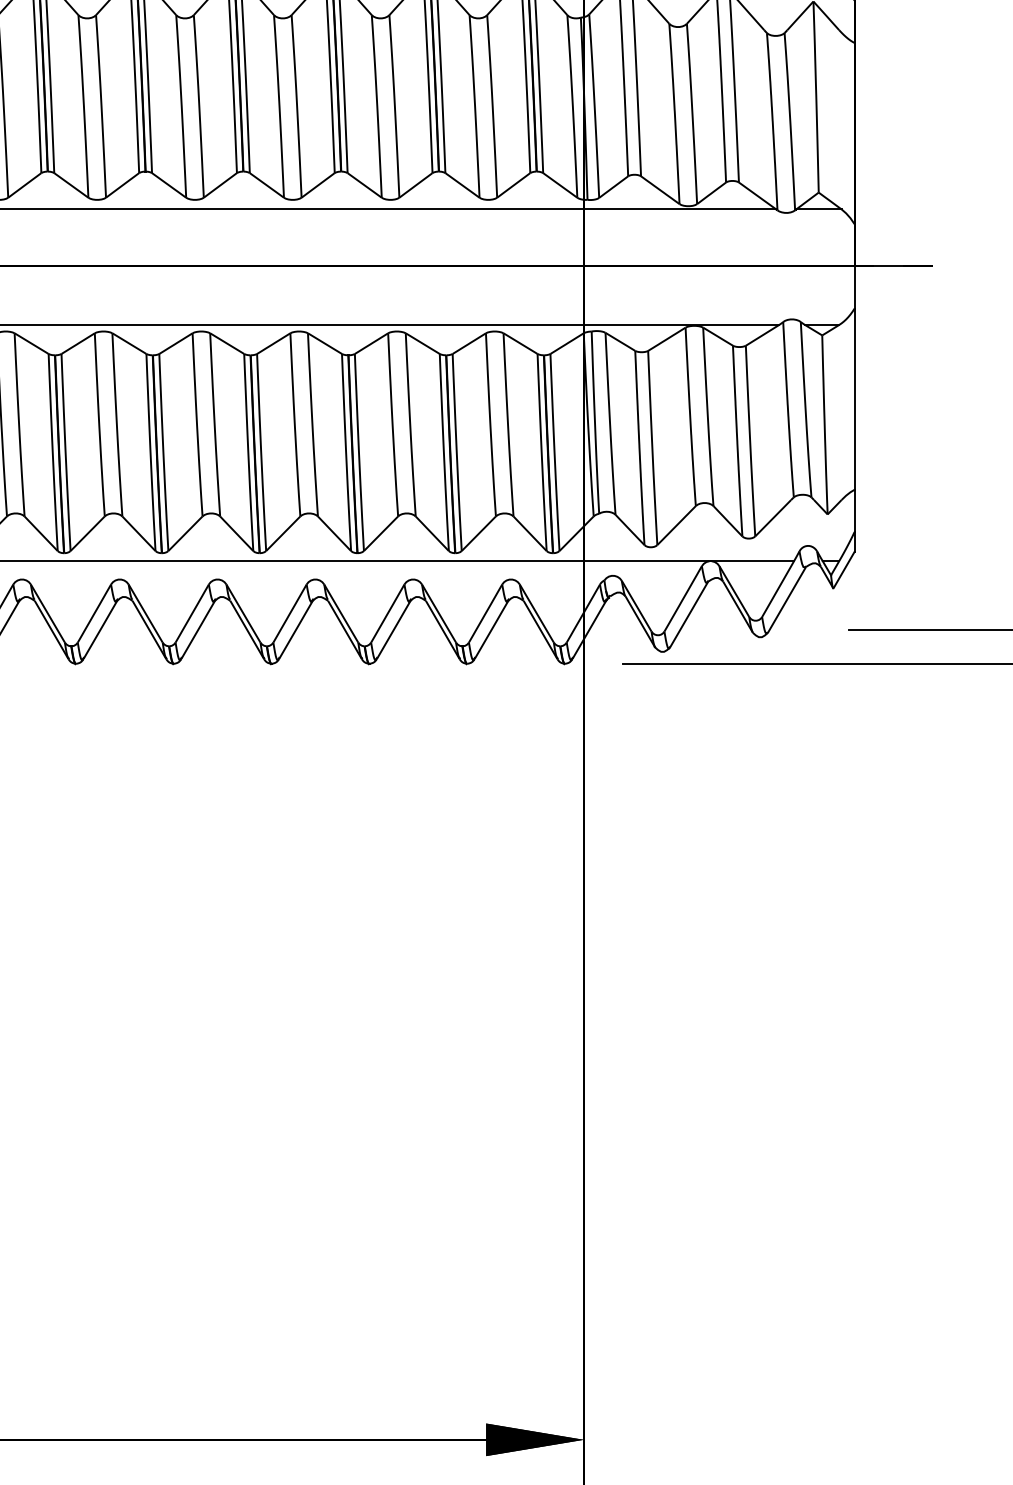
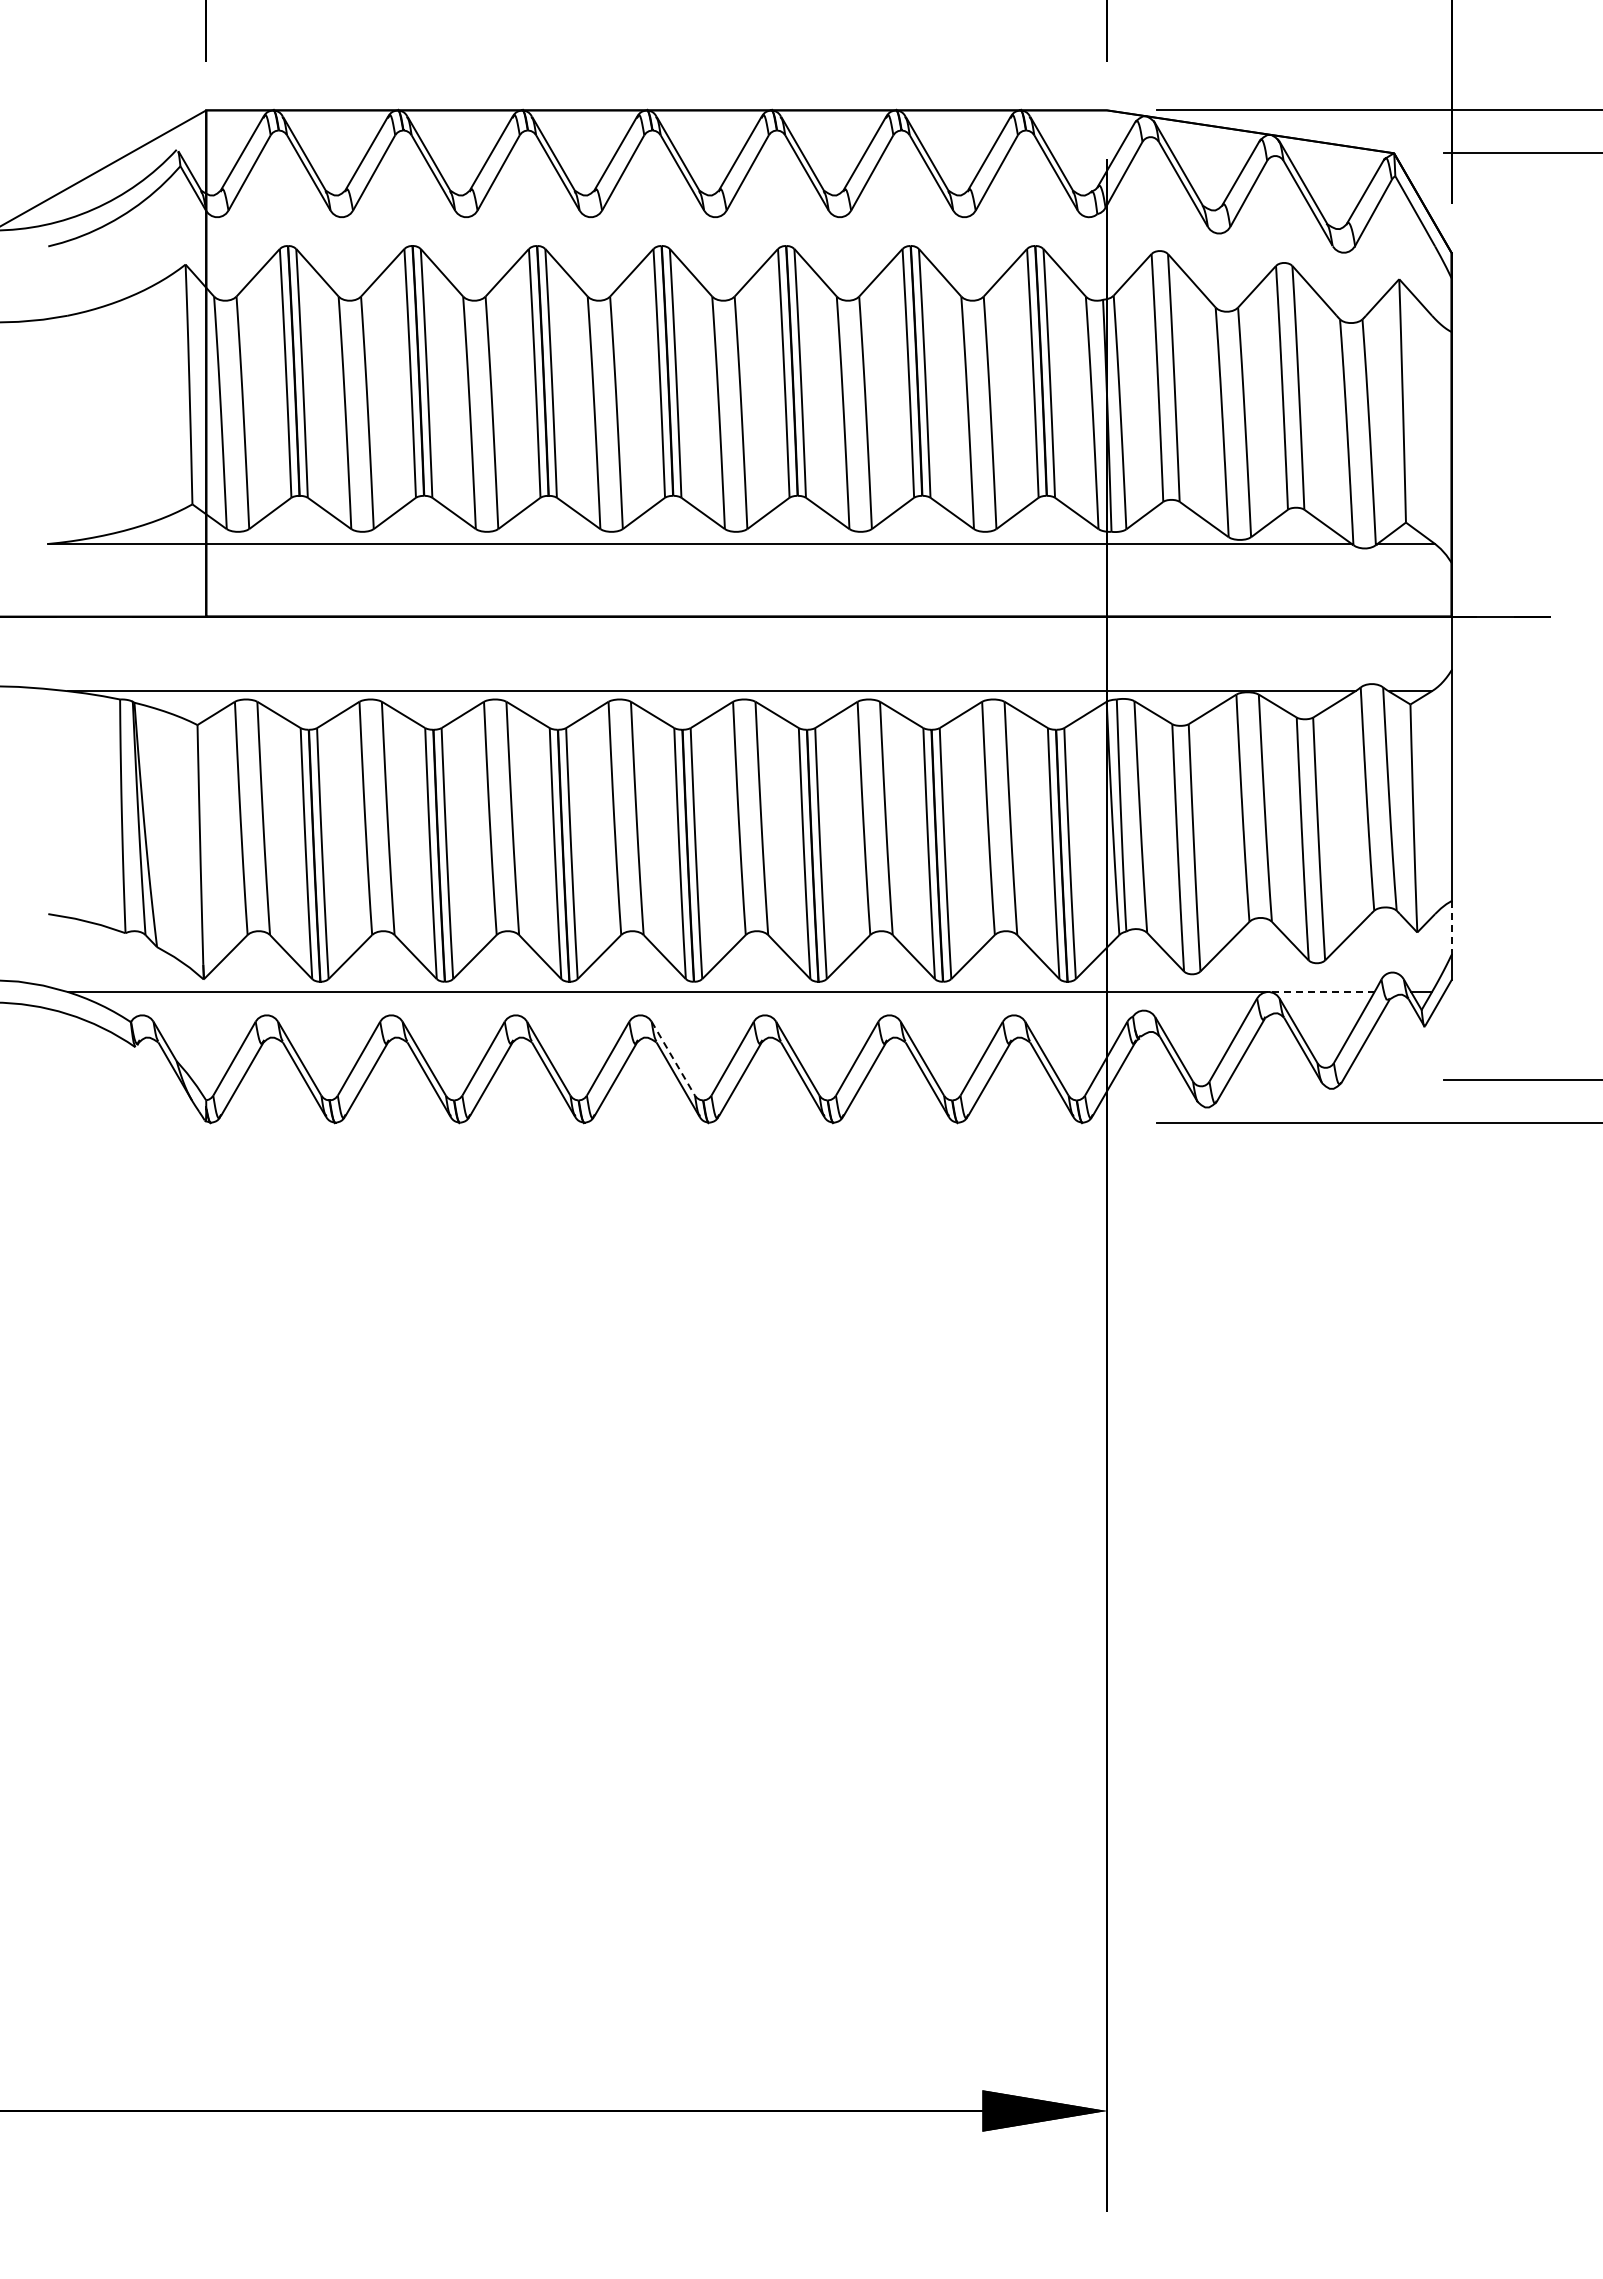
line: (854, 511) -> (1451, 928), solid -> dashed
line: (752, 561) -> (1321, 992), solid -> dashed
line: (242, 613) -> (672, 1058), solid -> dashed

